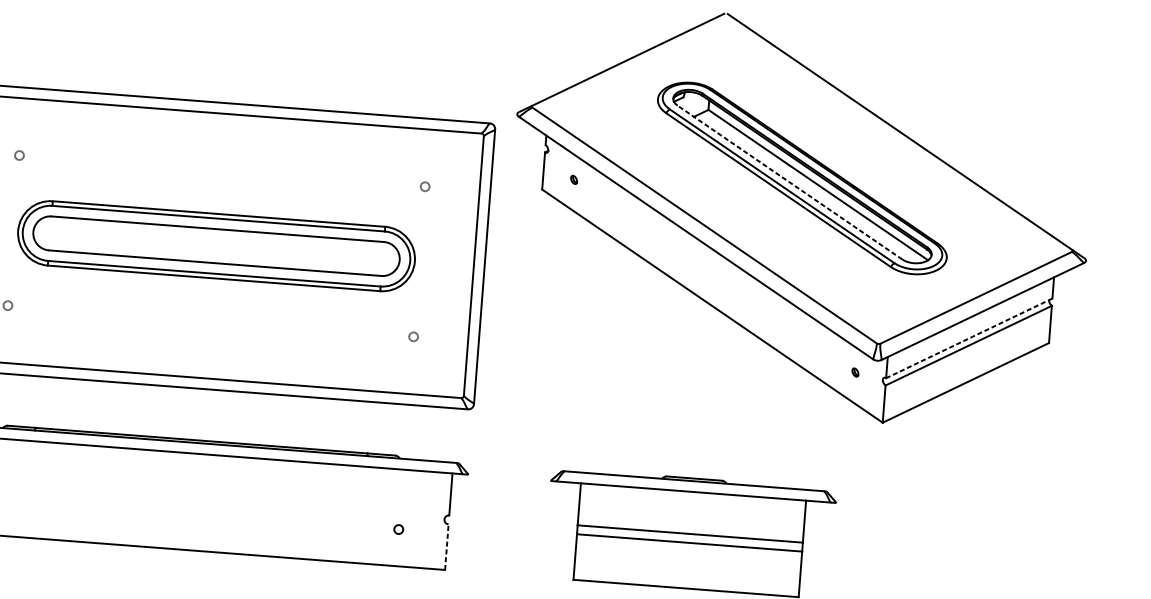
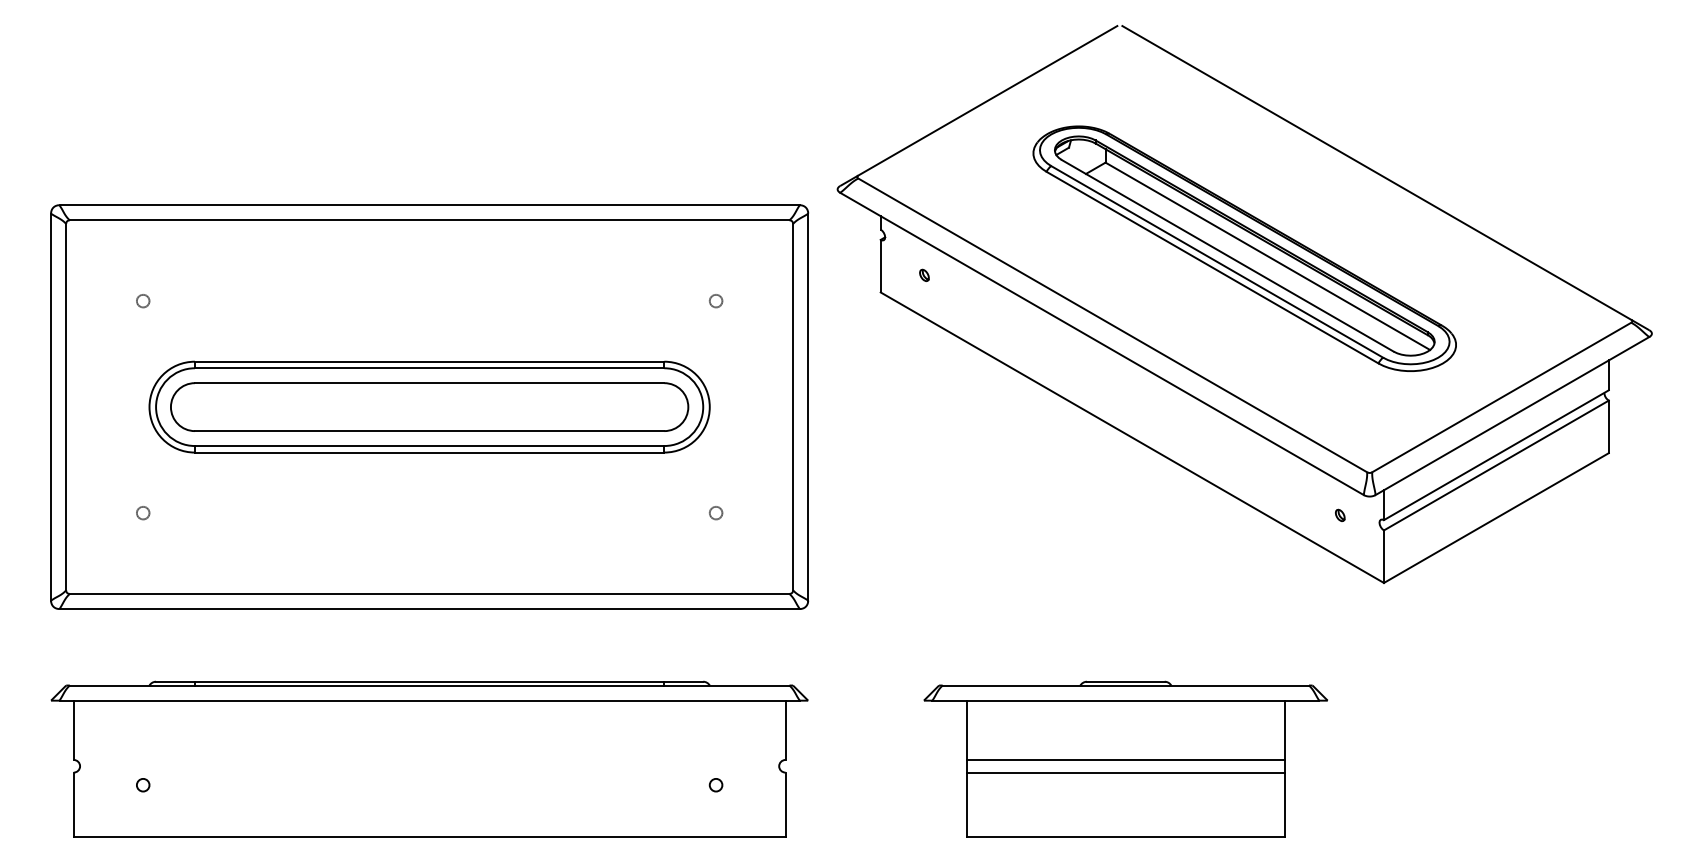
line: (789, 182) -> (1227, 255), dashed -> solid
line: (969, 338) -> (1496, 455), dashed -> solid
line: (446, 546) -> (785, 804), dashed -> solid

